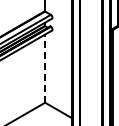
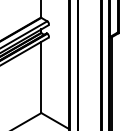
line: (45, 68) -> (41, 77), dashed -> solid

